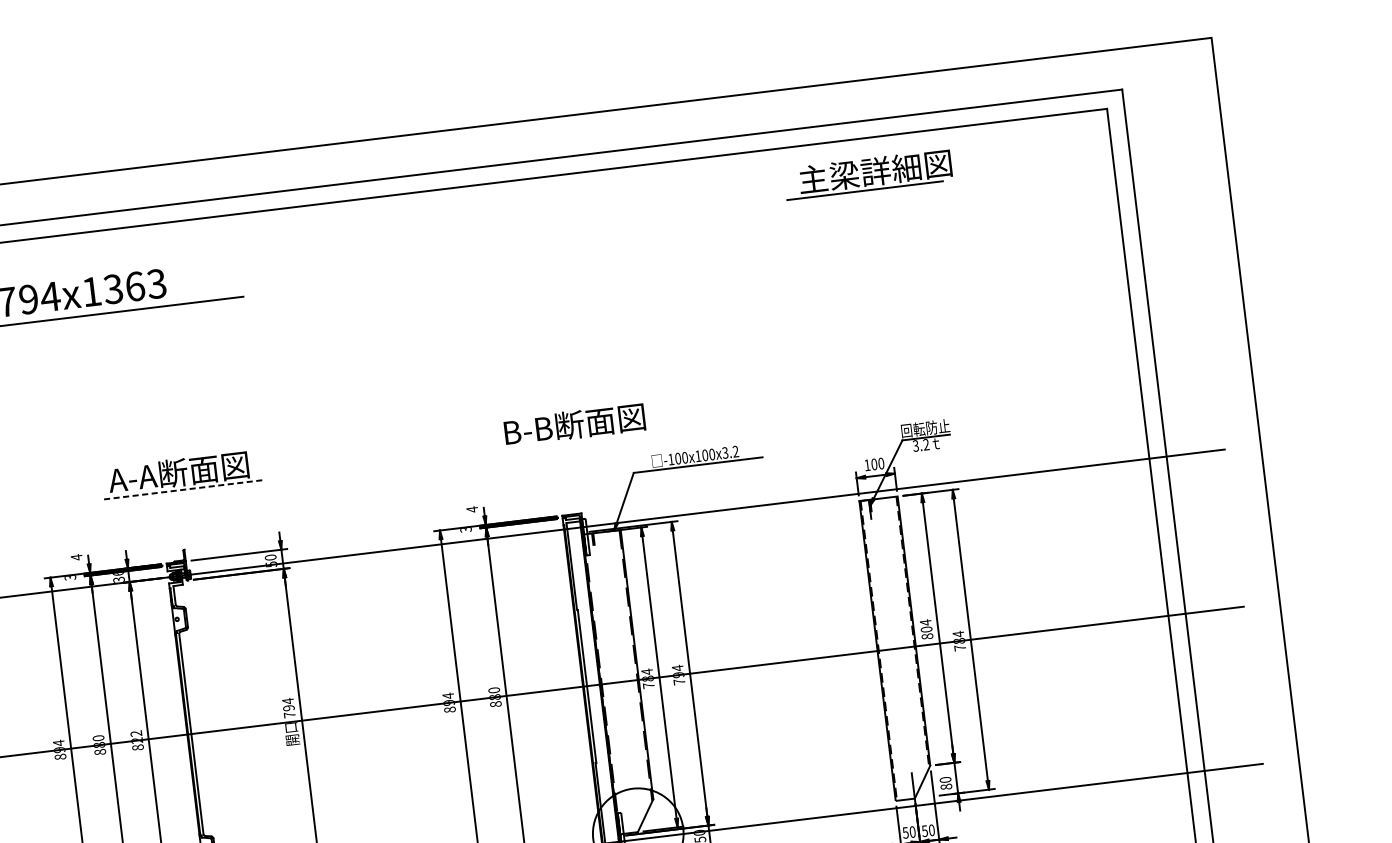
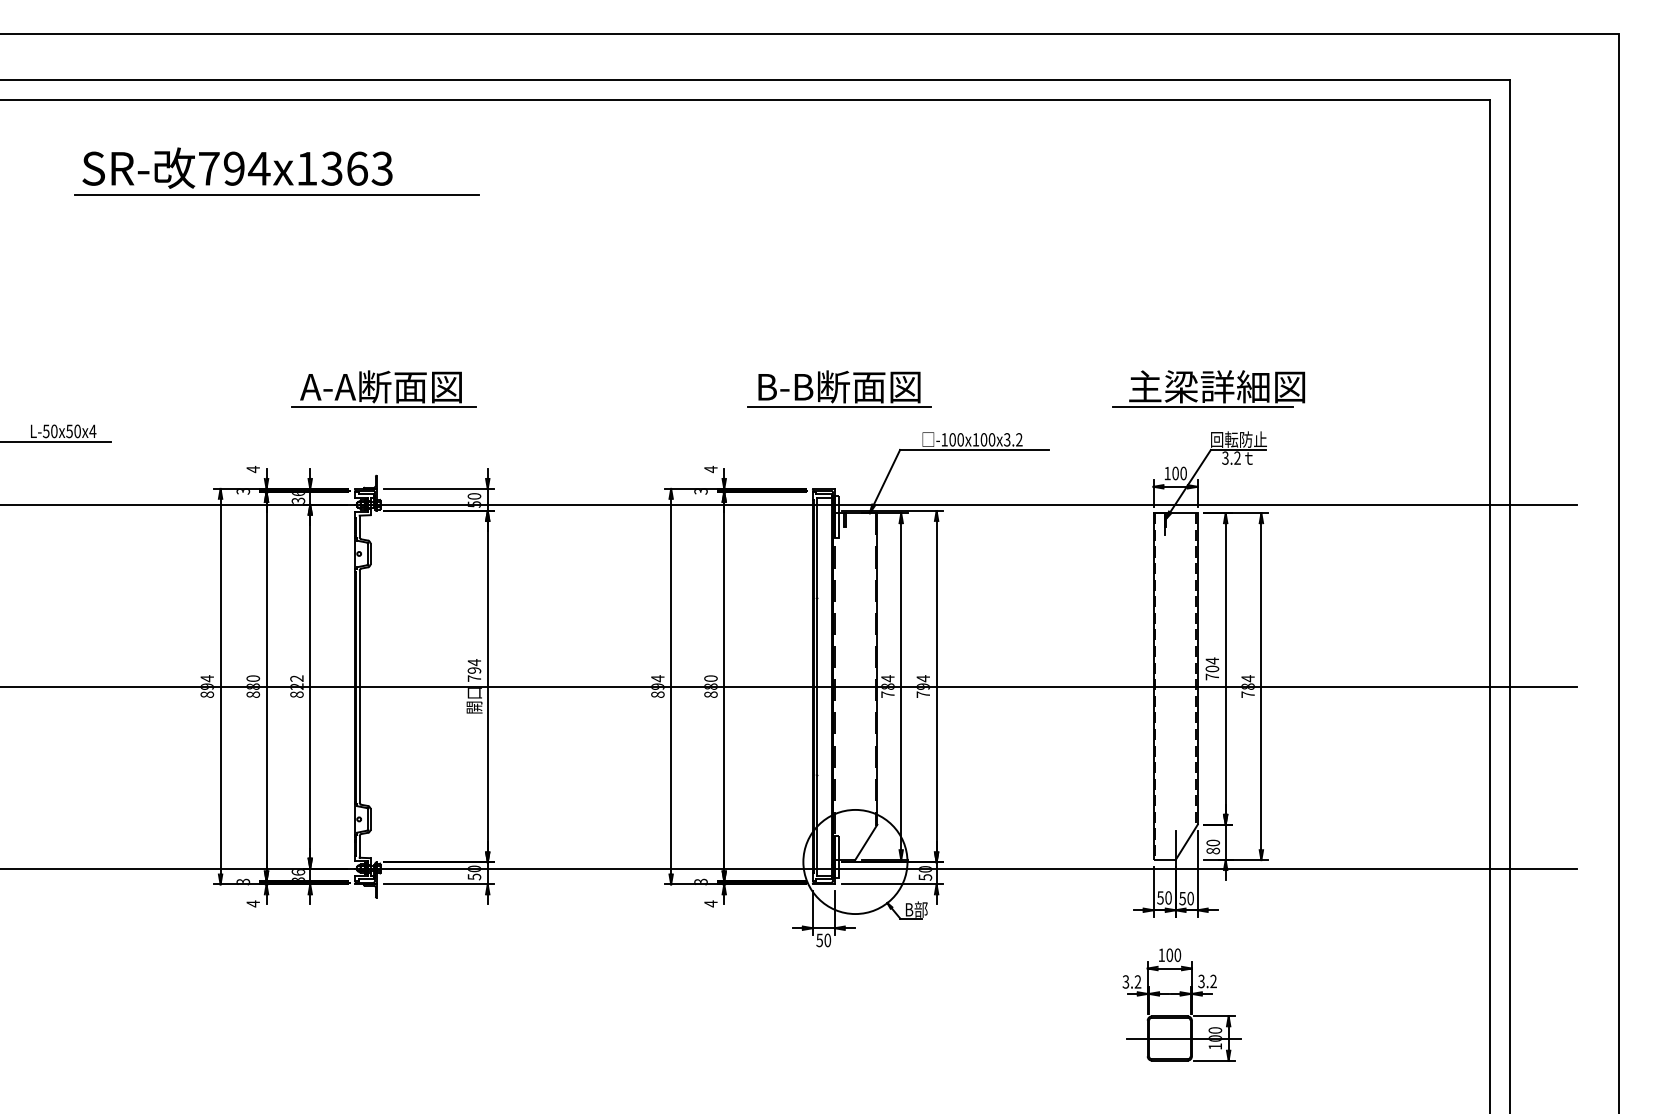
part: (868, 174) -> (1208, 388), moved
line: (576, 442) -> (838, 407), added
line: (183, 490) -> (384, 407), dashed -> solid
text: (927, 636) -> (1212, 676), 804 -> 704

